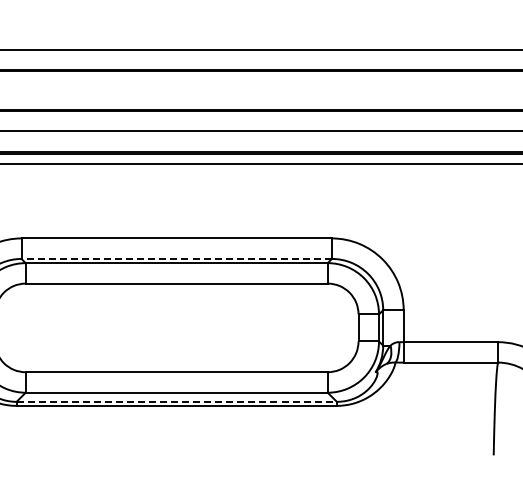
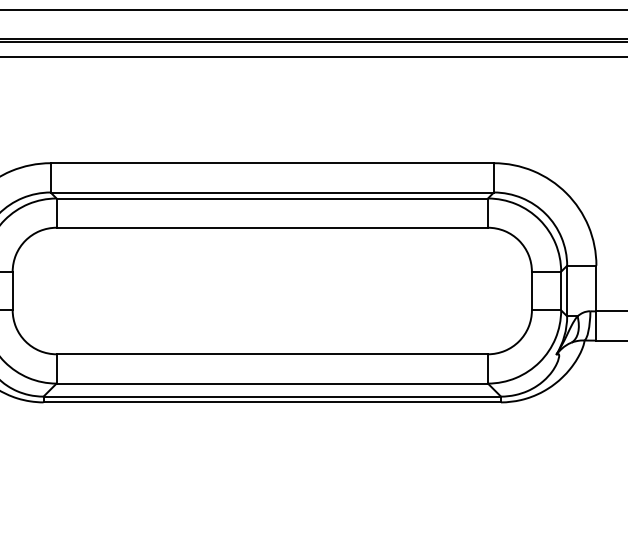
line: (176, 258) -> (271, 191), dashed -> solid
line: (177, 401) -> (273, 396), dashed -> solid

